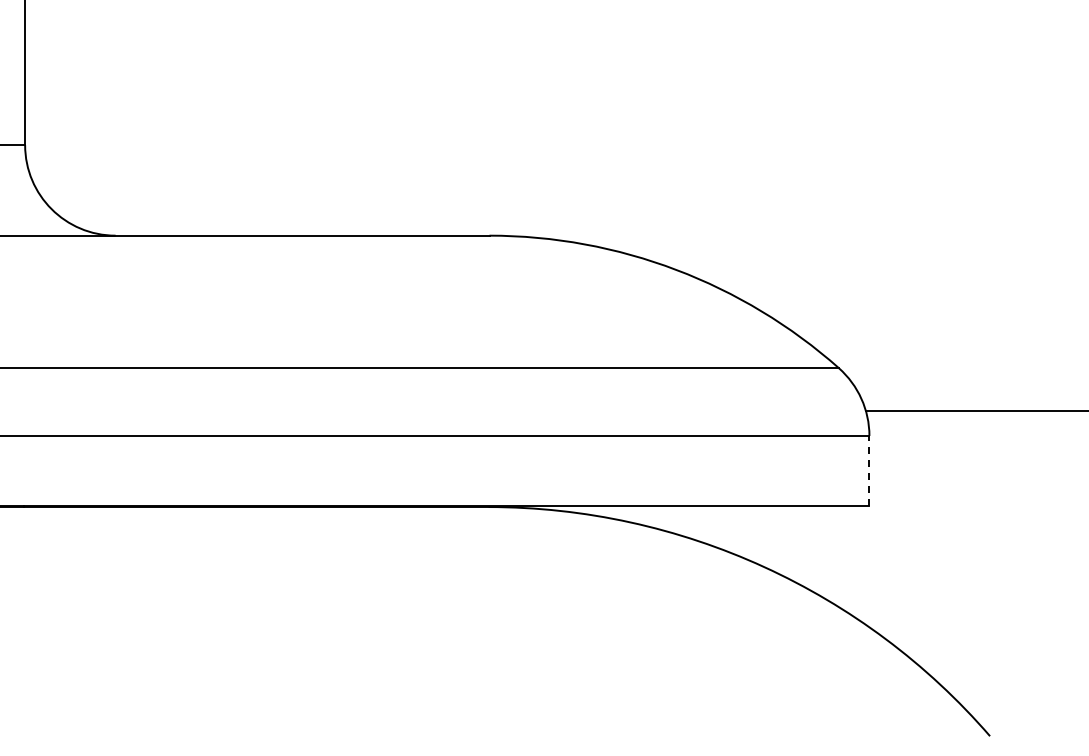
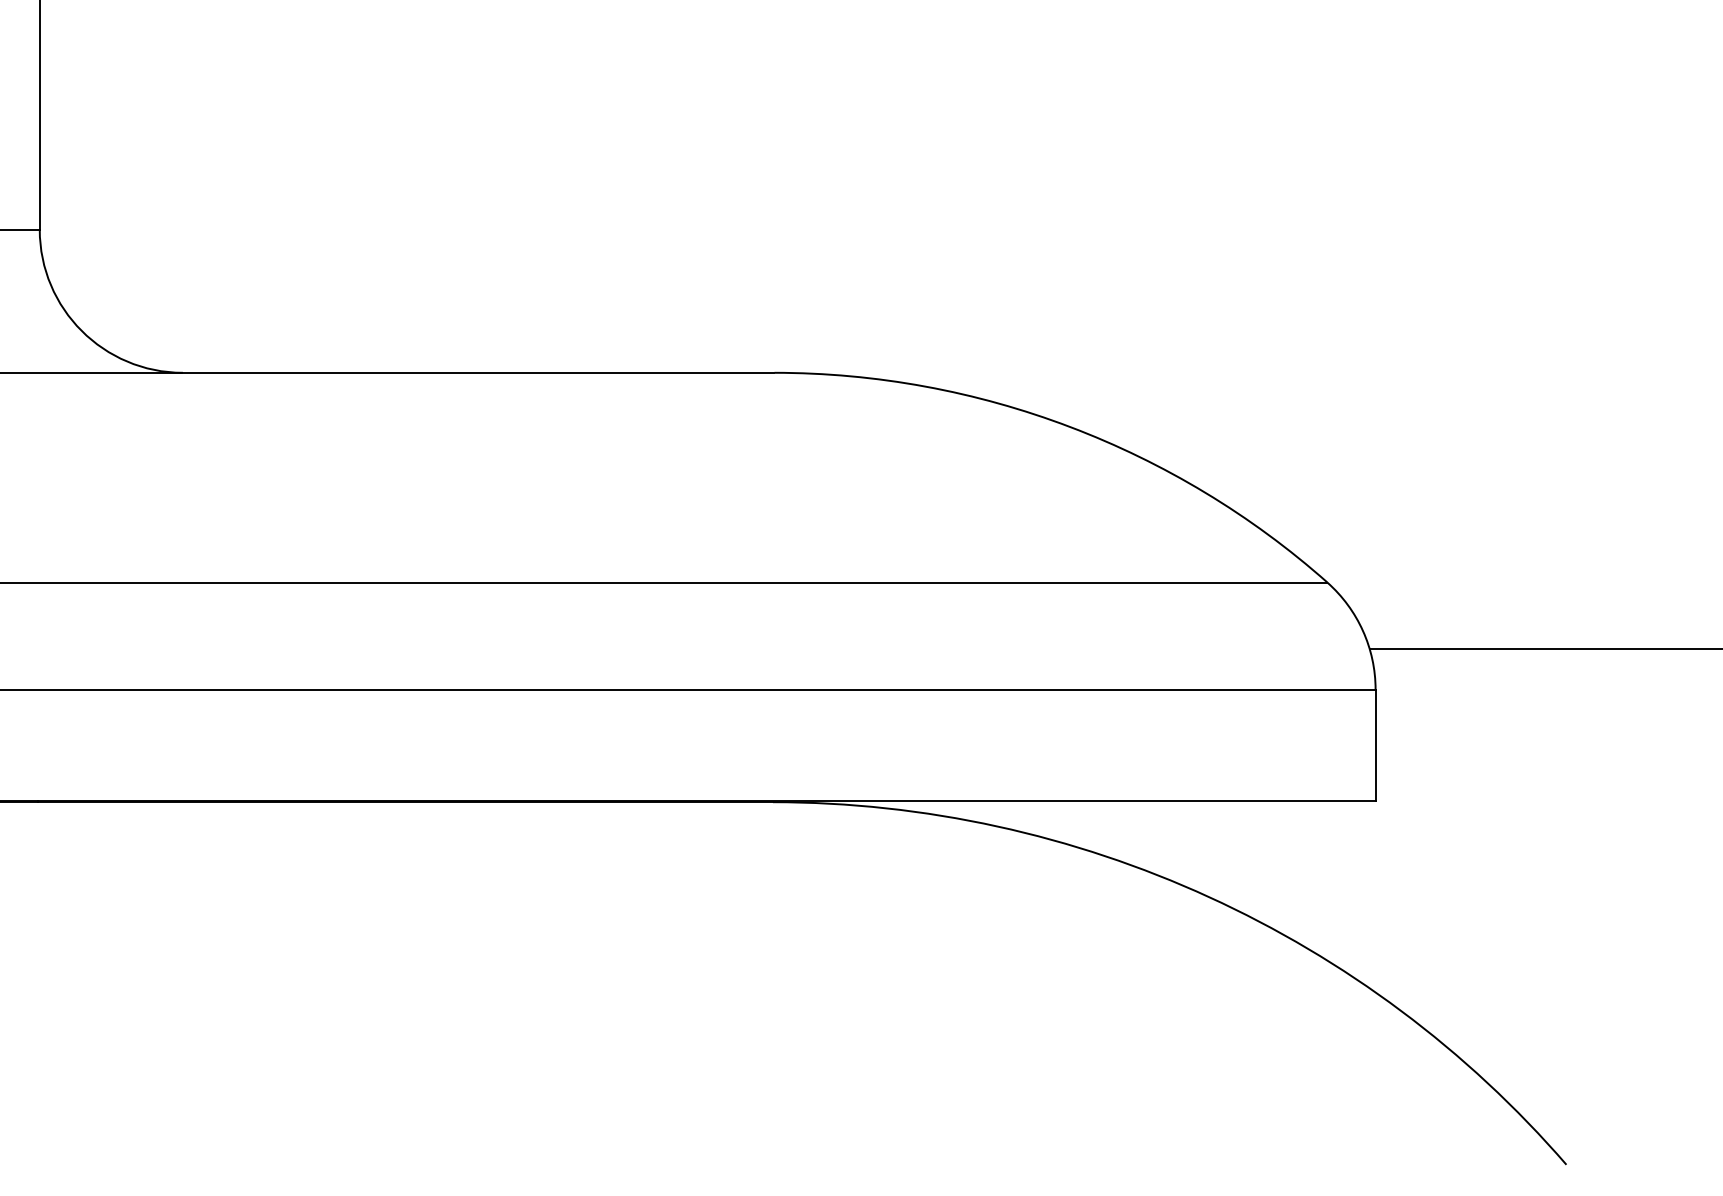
line: (869, 470) -> (1375, 744), dashed -> solid

